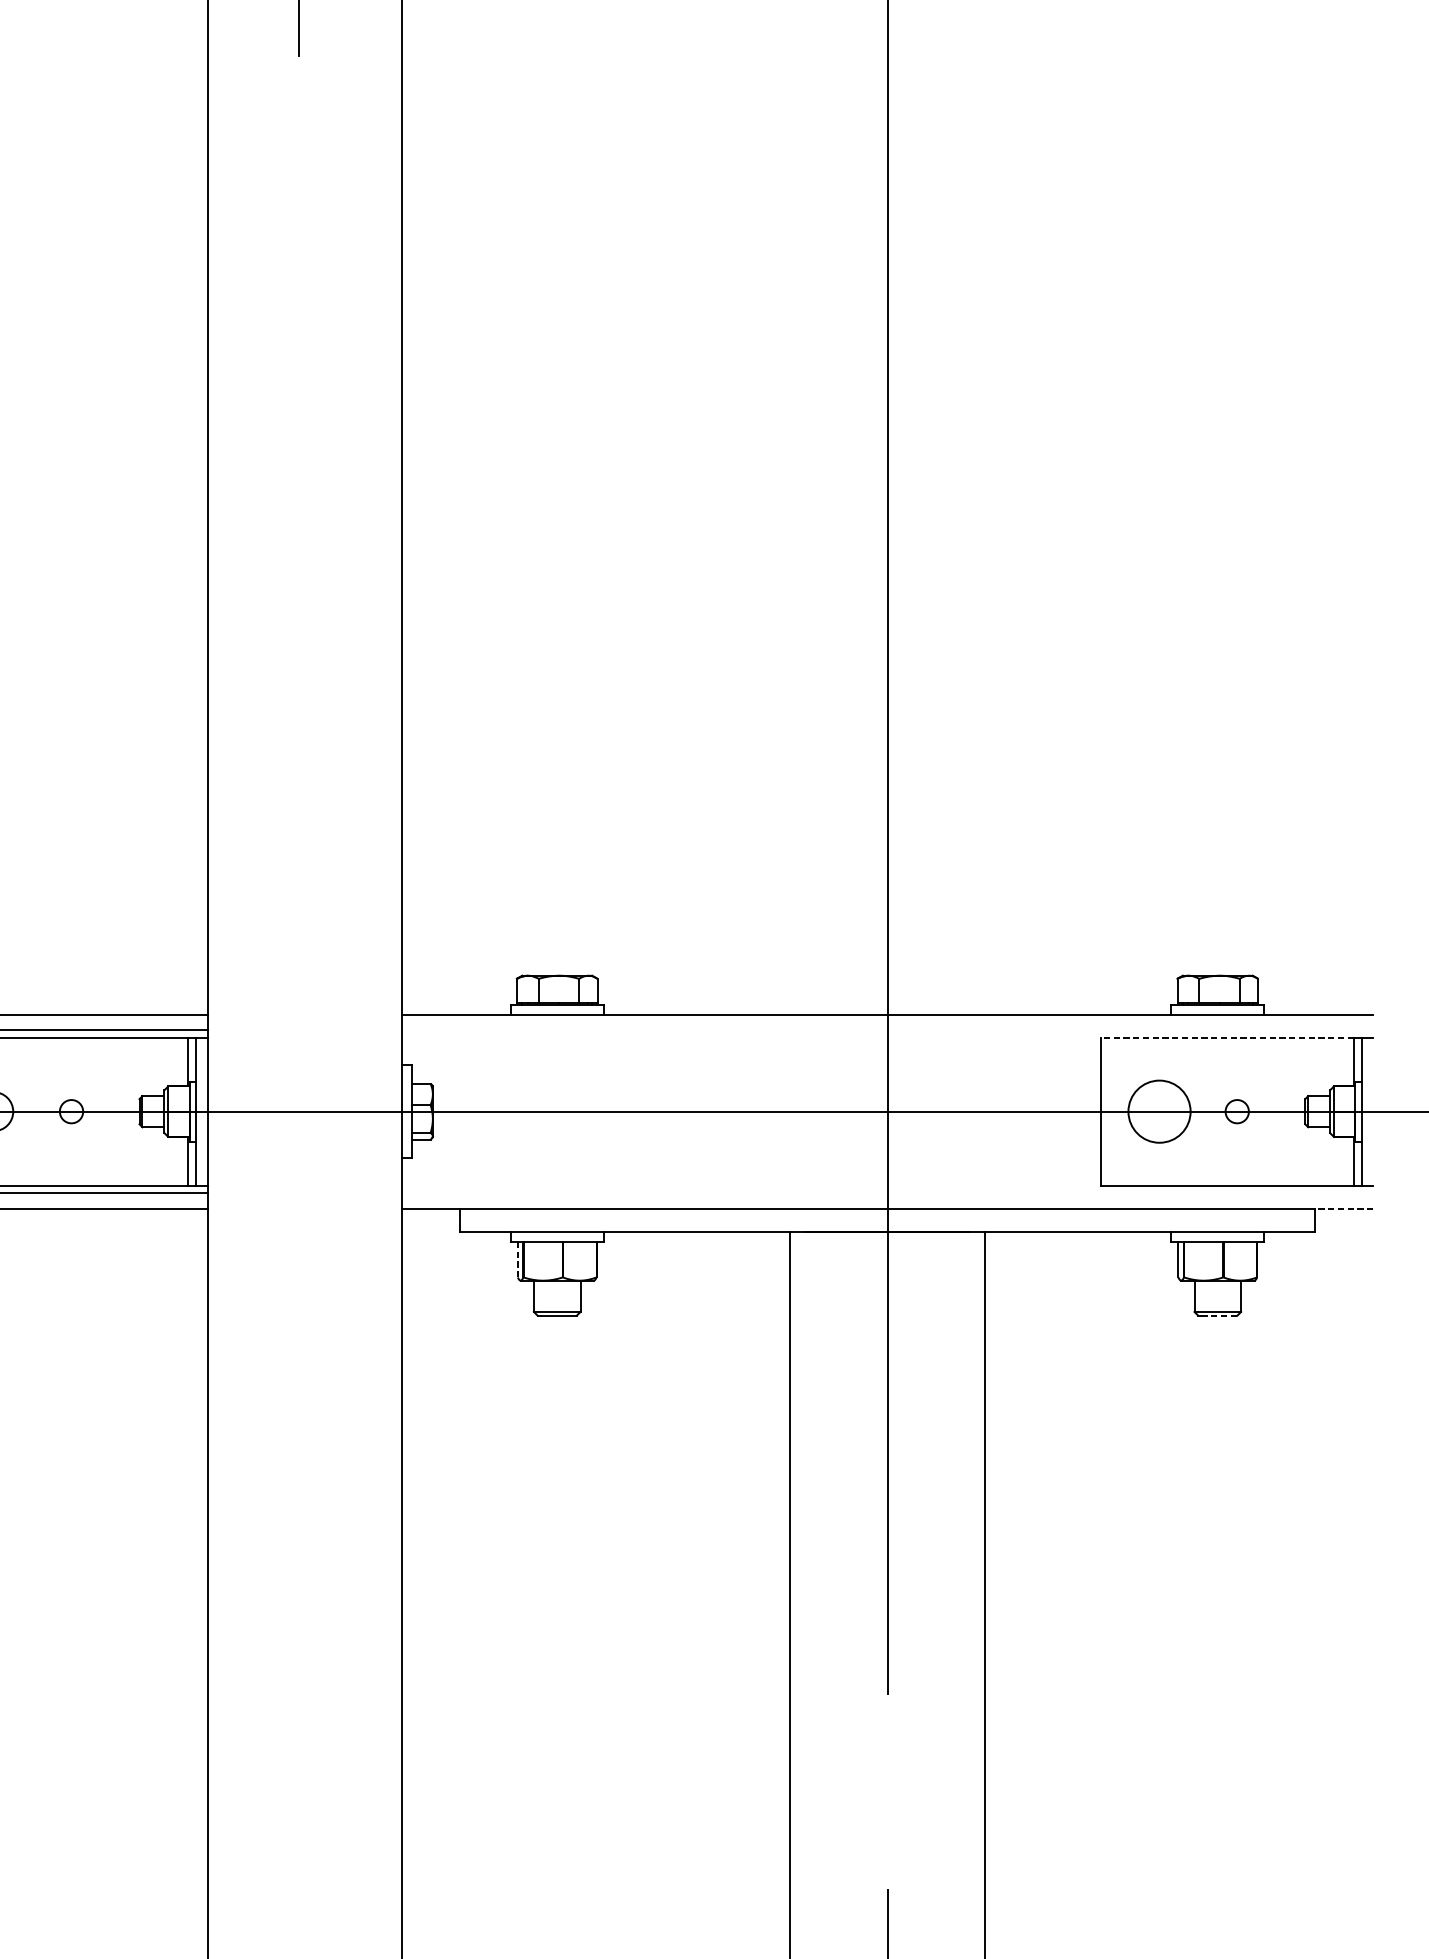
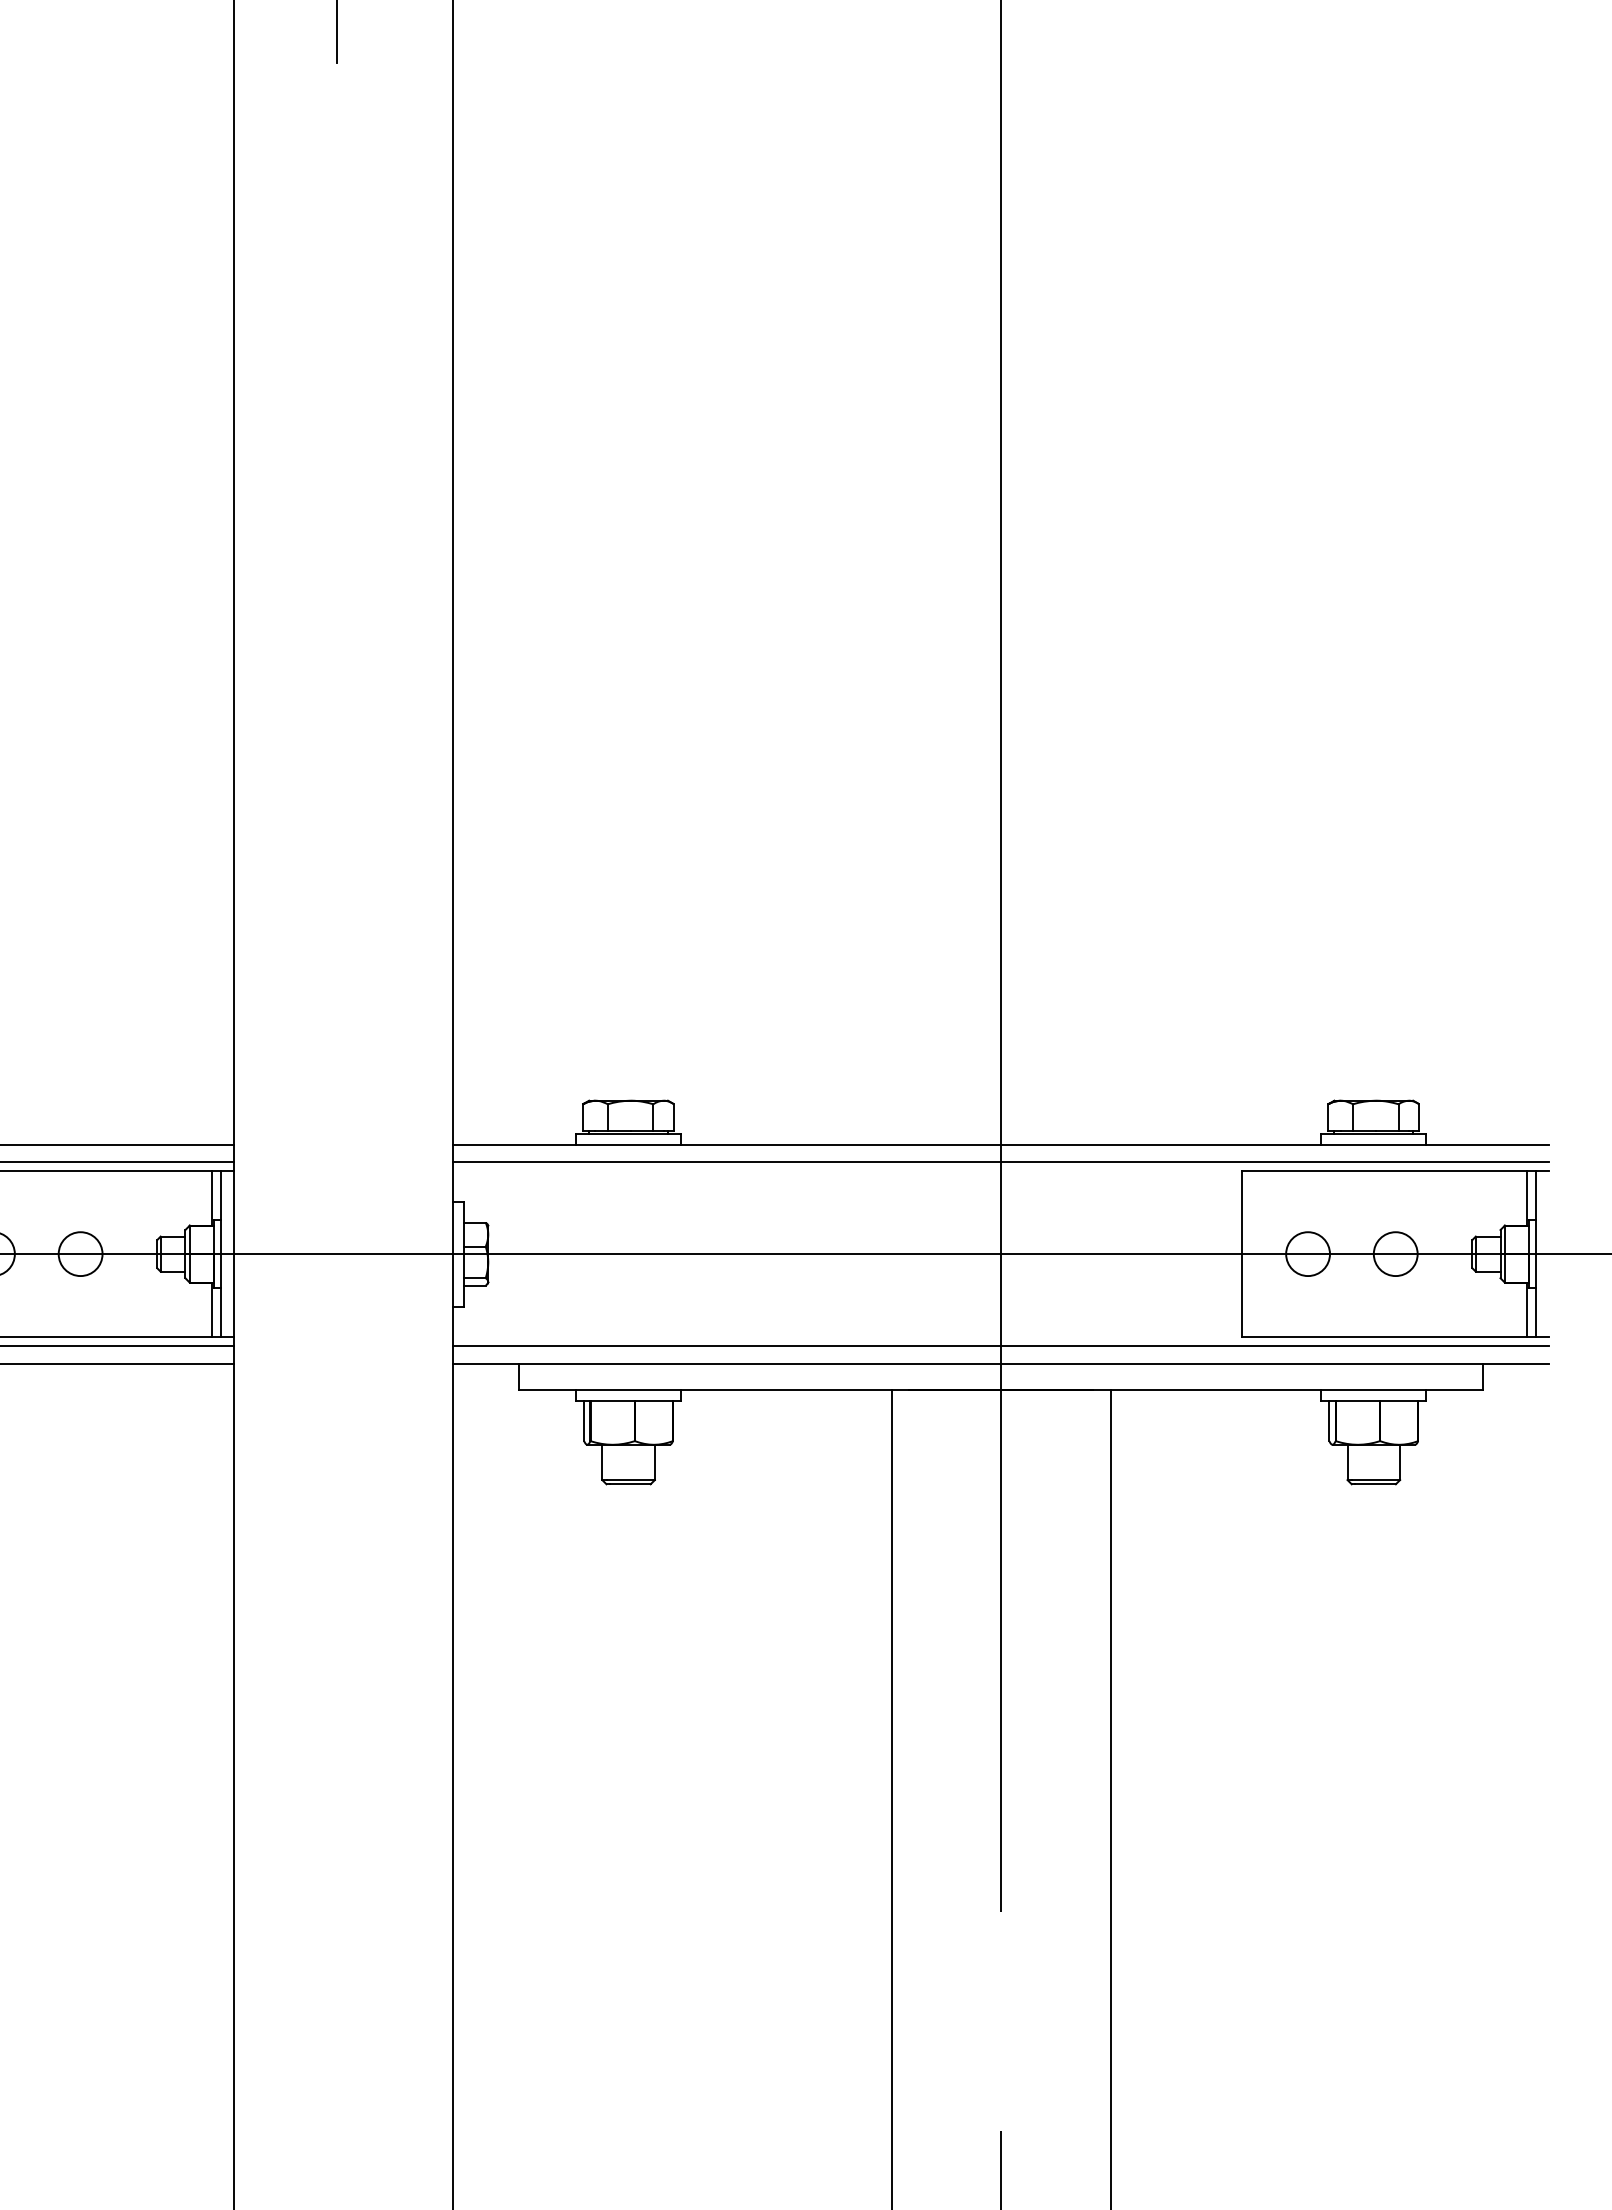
line: (887, 1030) -> (1001, 1162), added
line: (1227, 1037) -> (1384, 1170), dashed -> solid
circle: (71, 1112) -> (80, 1254), size x1.67
circle: (1159, 1112) -> (1307, 1254), size x0.62
circle: (1237, 1112) -> (1395, 1254), size x1.67
line: (887, 1193) -> (1001, 1346), added
line: (1344, 1208) -> (1516, 1363), dashed -> solid
line: (518, 1260) -> (584, 1421), dashed -> solid
line: (1220, 1315) -> (1376, 1484), dashed -> solid

